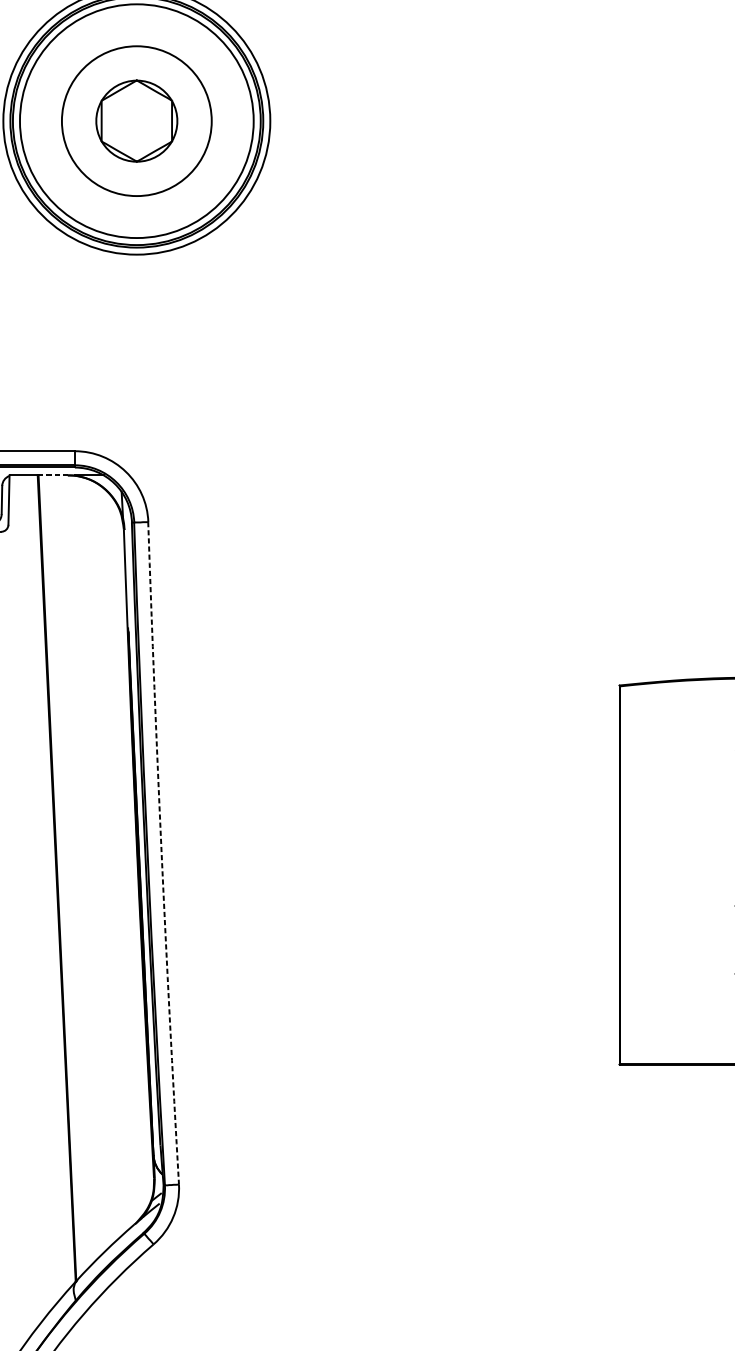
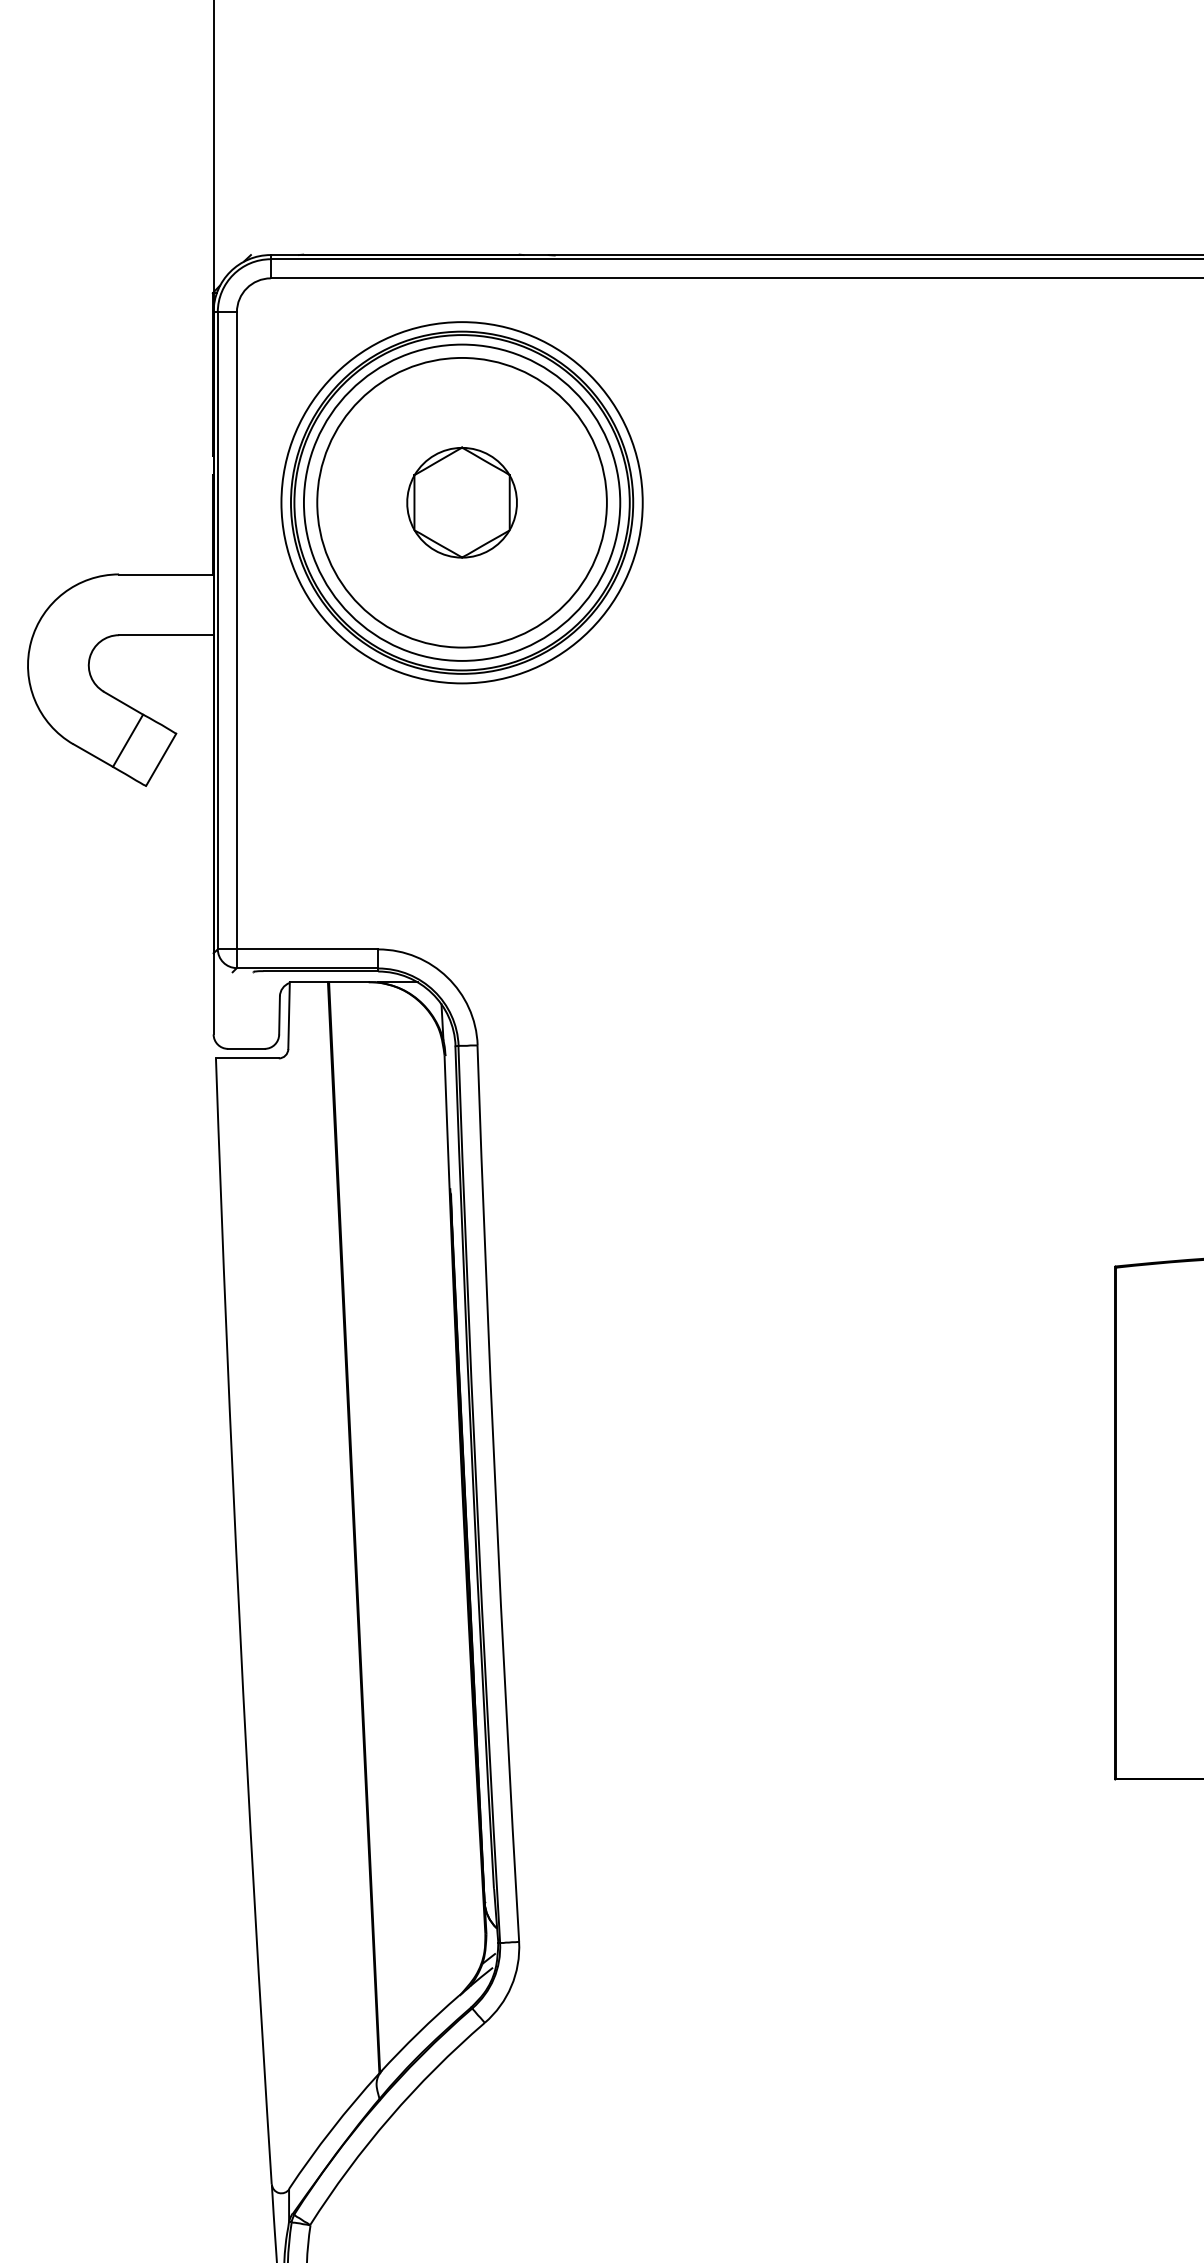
circle: (136, 120) -> (461, 502), size x1.43
line: (52, 475) -> (348, 982), dashed -> solid
arc: (161, 853) -> (495, 1493), dashed -> solid

